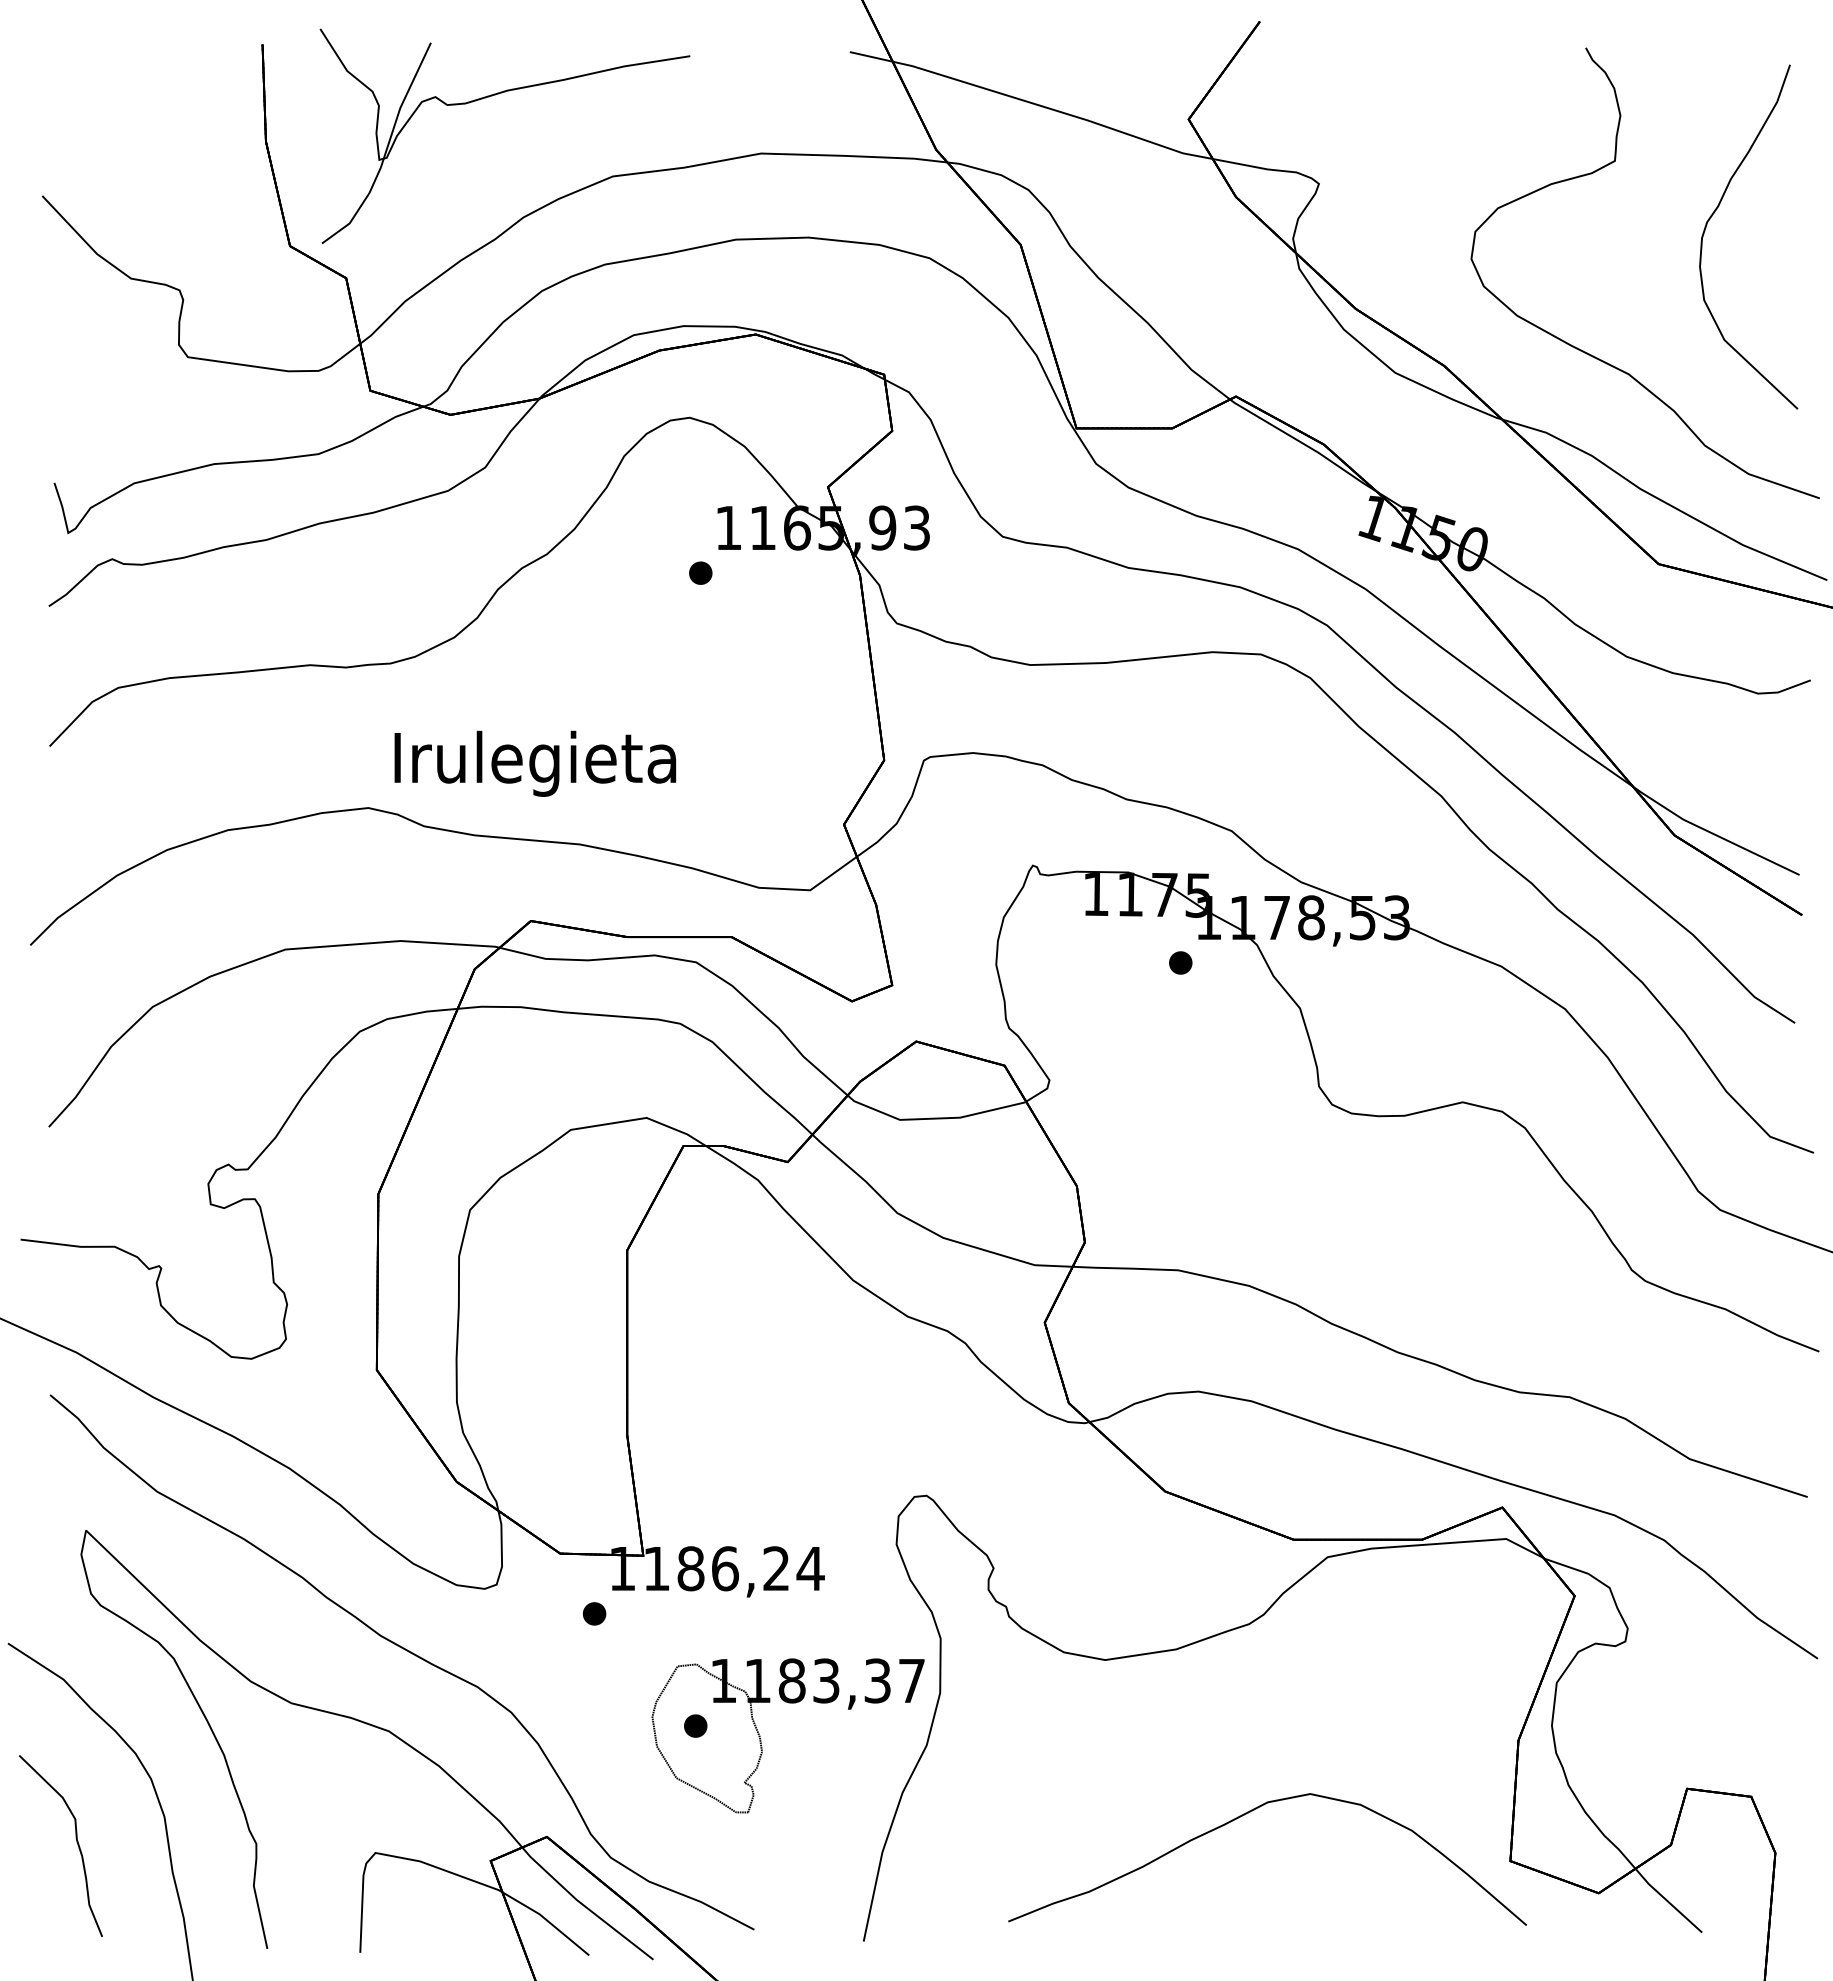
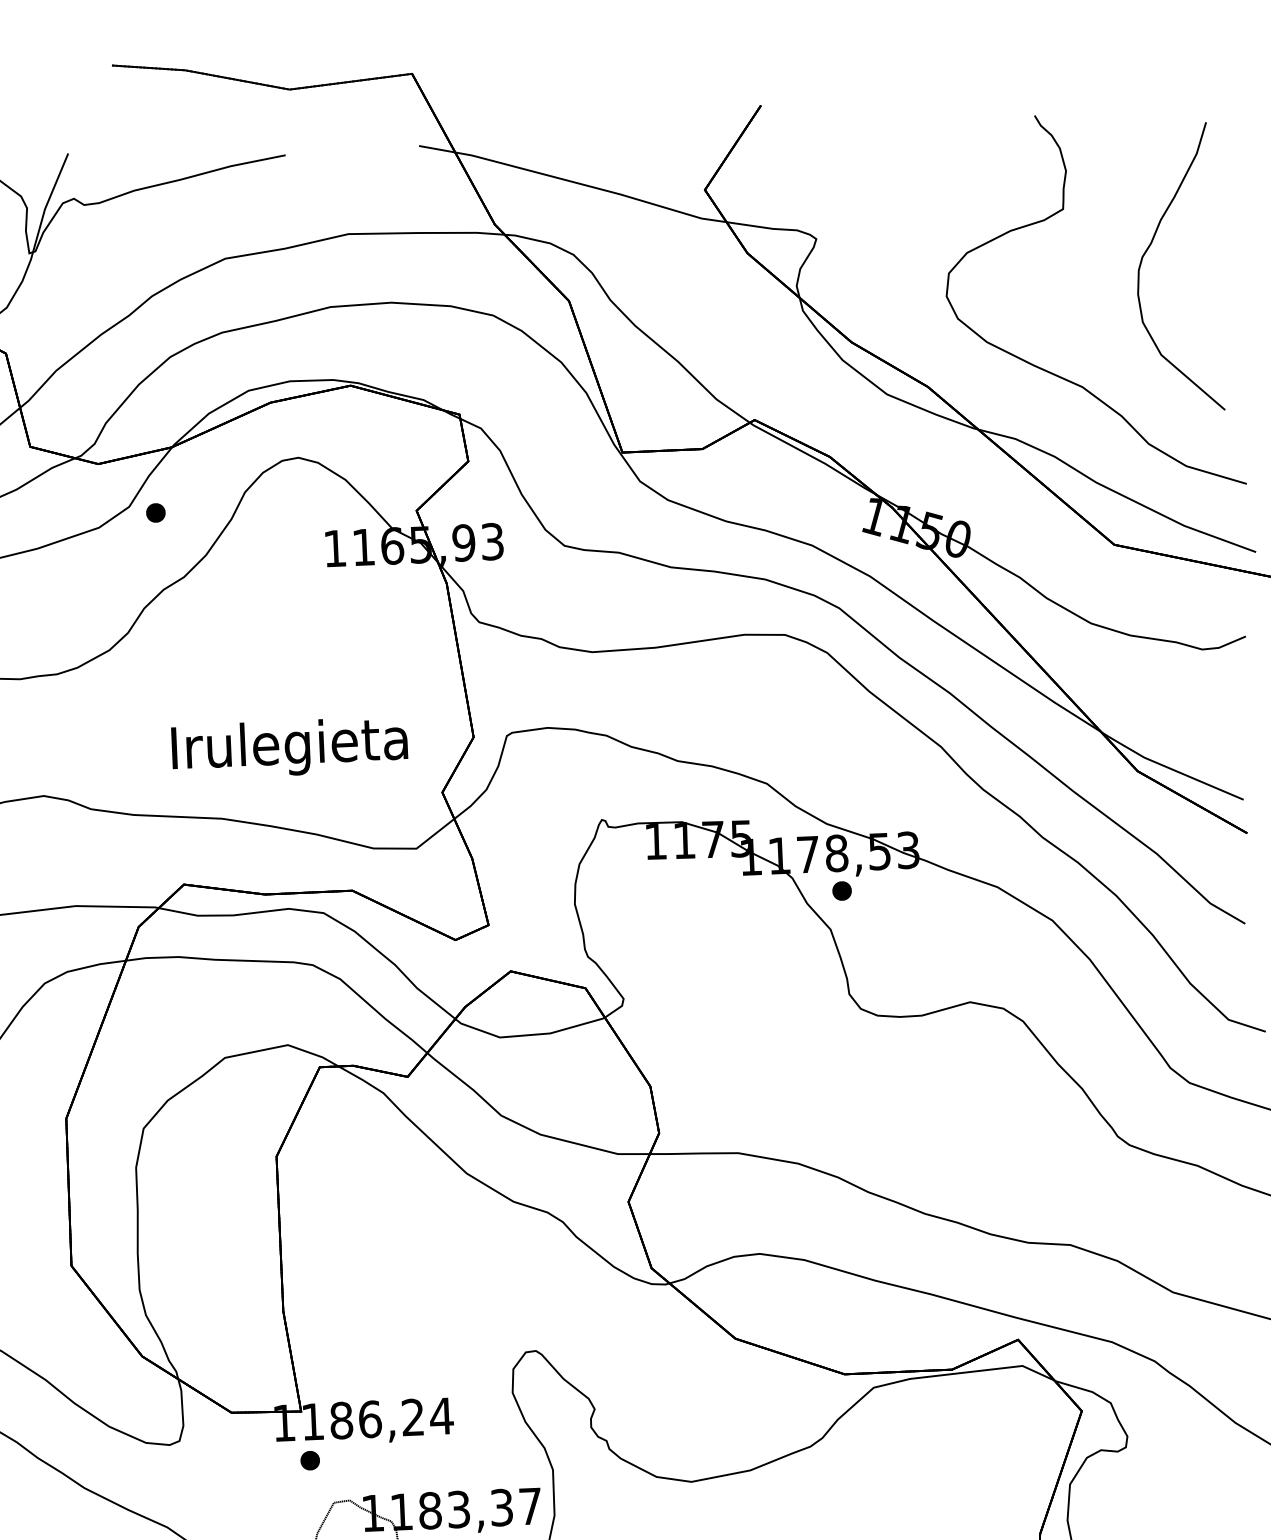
part: (700, 572) -> (155, 512), moved
text: (535, 763) -> (289, 747), moved
part: (1180, 962) -> (841, 890), moved
part: (594, 1613) -> (310, 1460), moved

